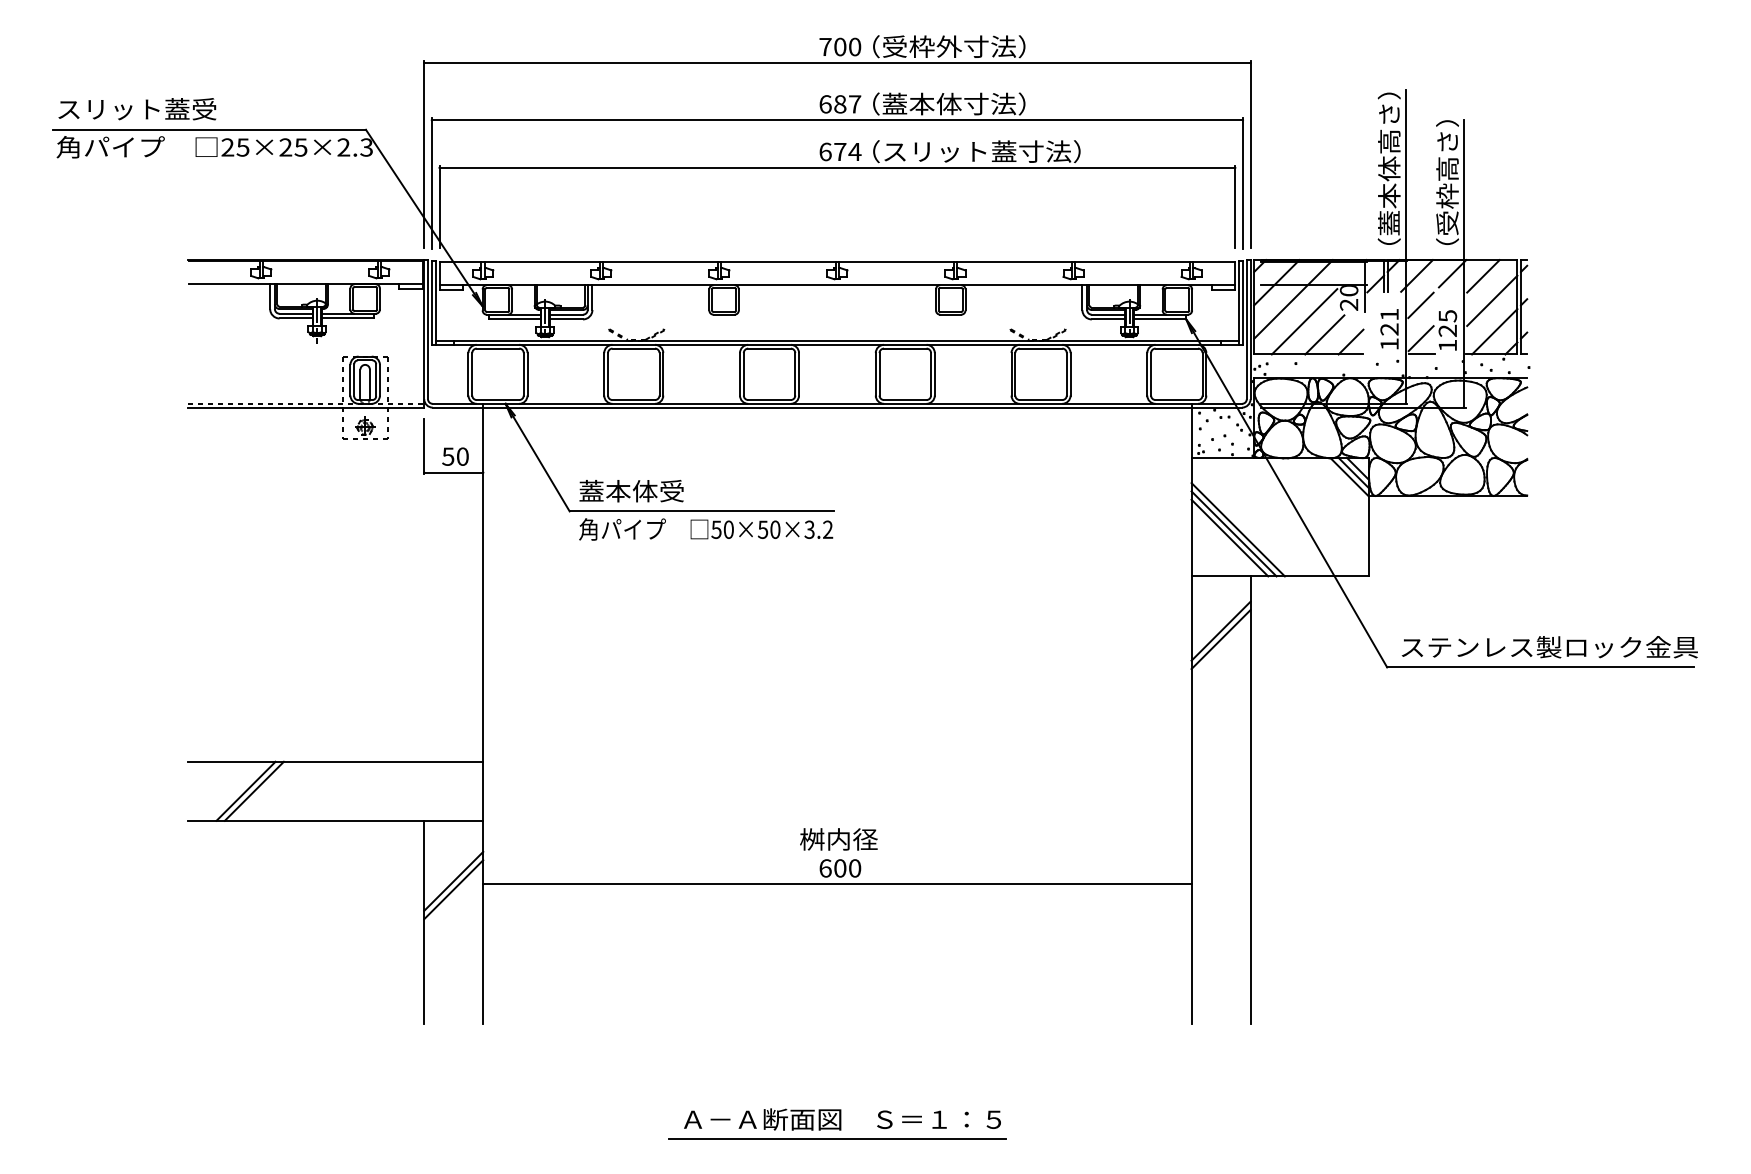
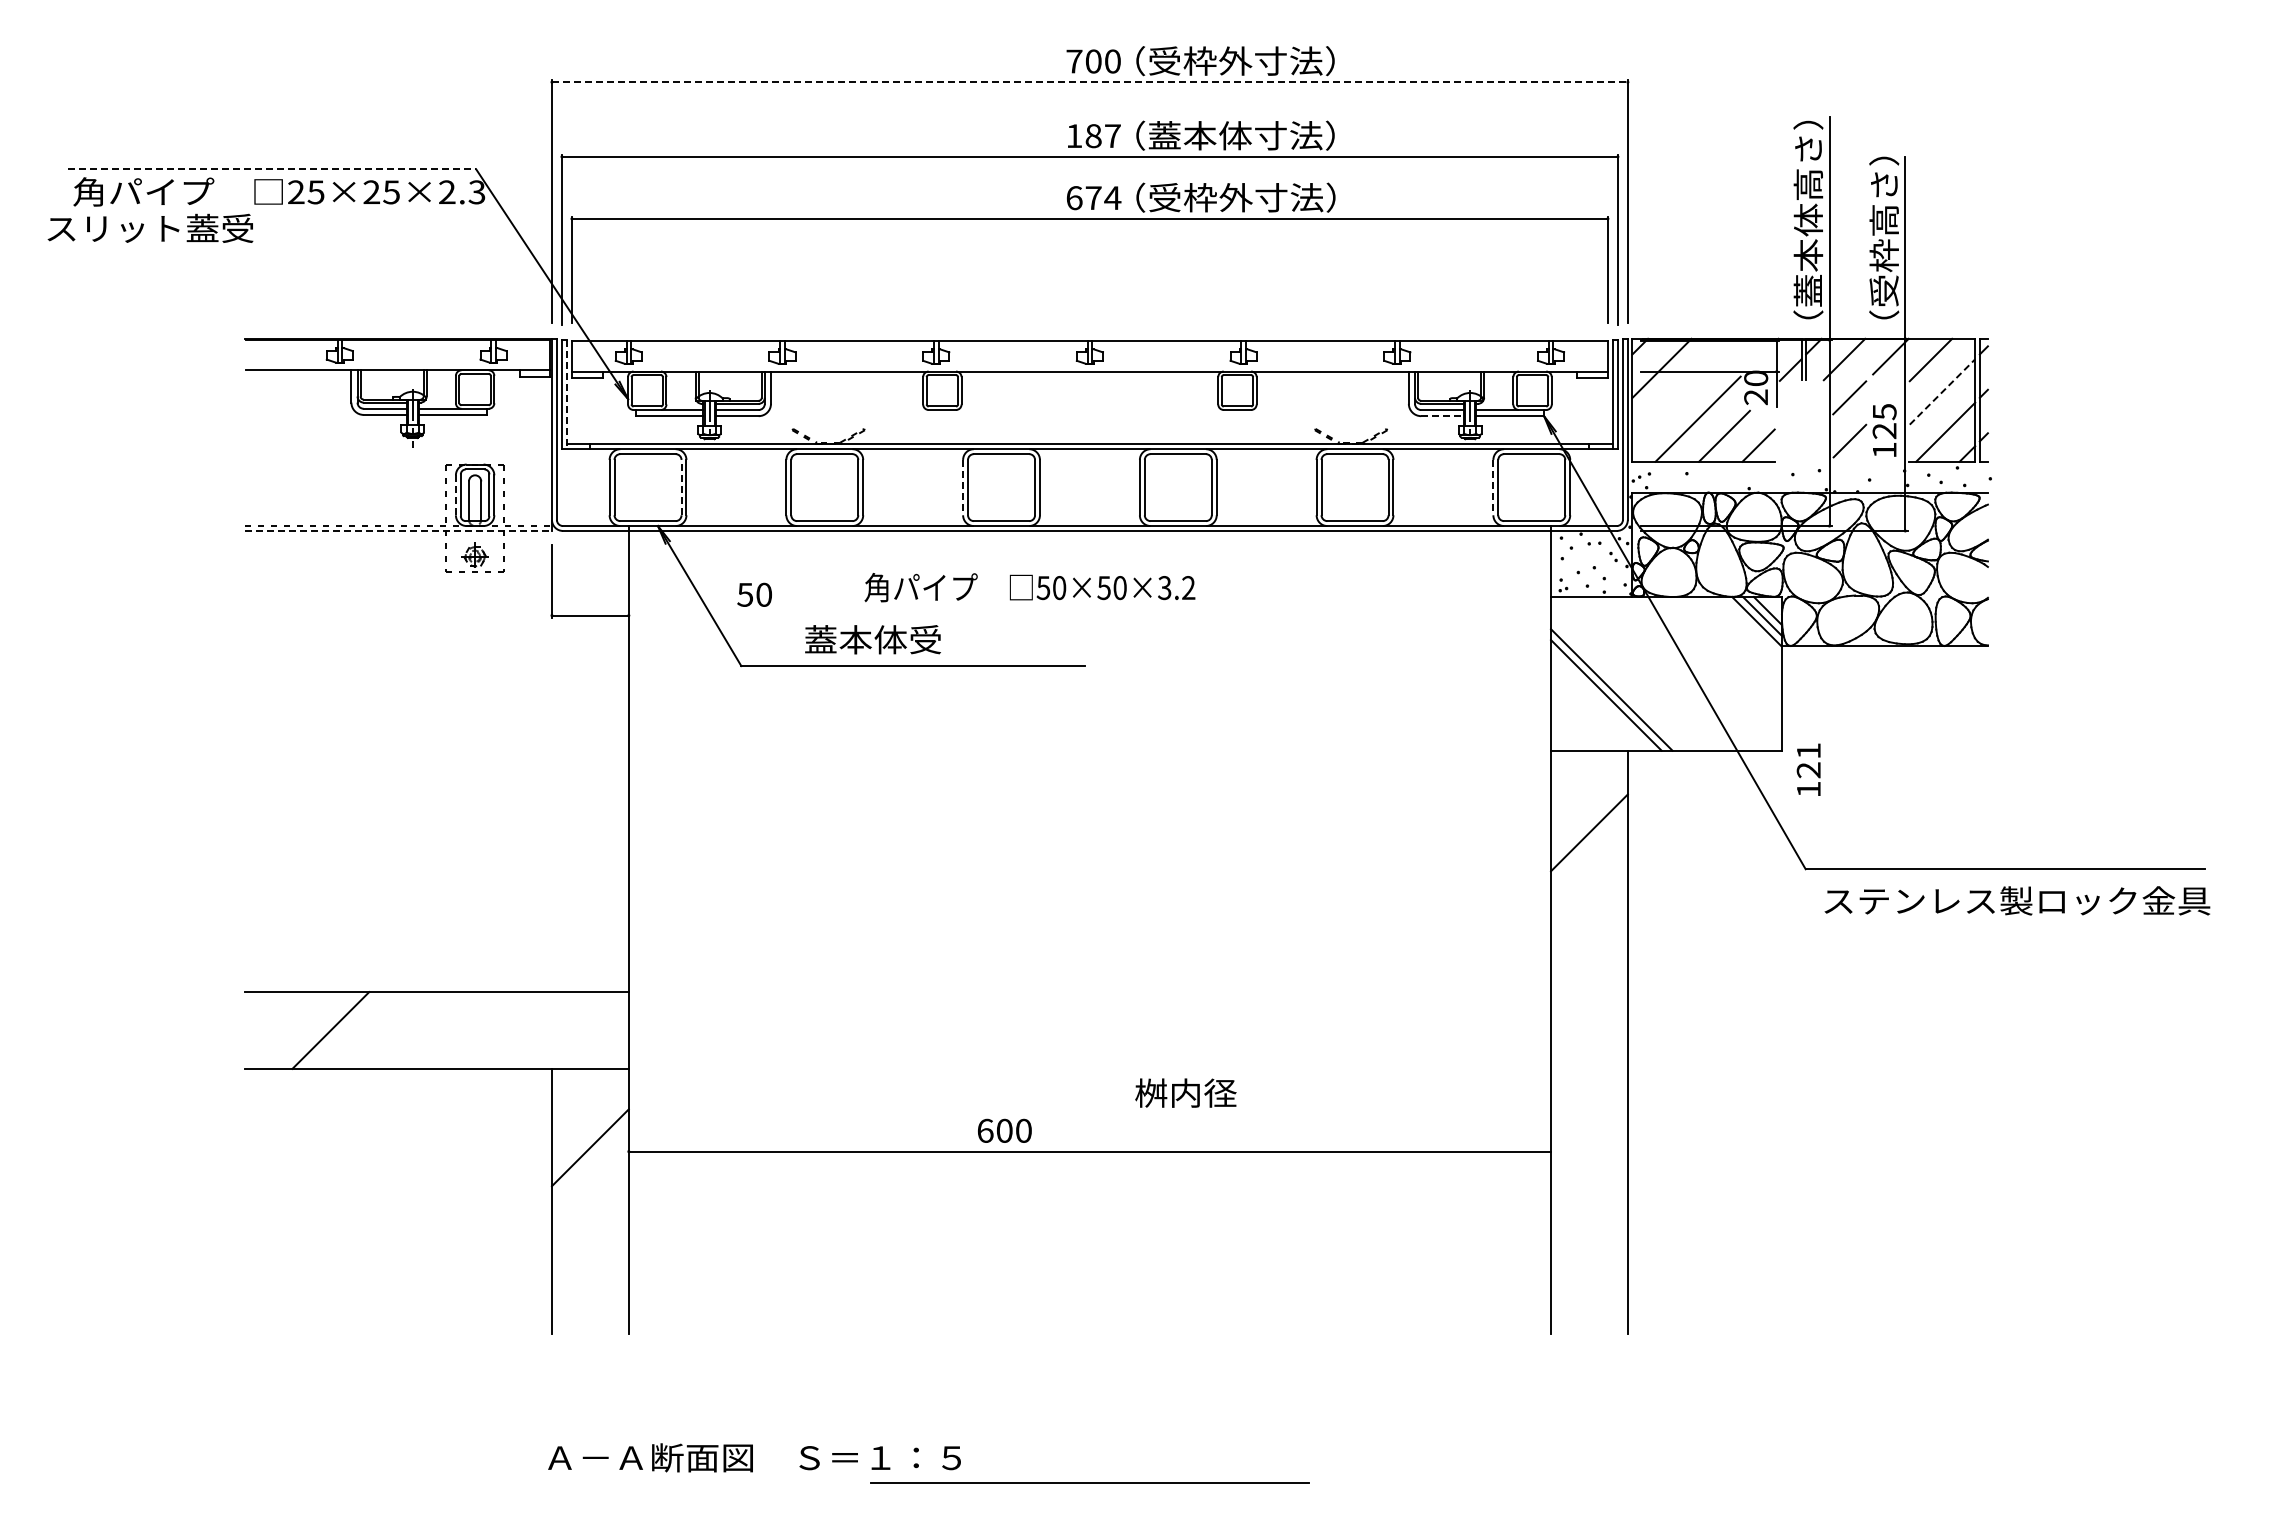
line: (837, 63) -> (1089, 82), solid -> dashed
text: (825, 104) -> (1074, 136), 687 -> 187
text: (137, 108) -> (150, 227), moved
line: (209, 129) -> (272, 169), solid -> dashed
text: (981, 151) -> (1277, 197), （スリット蓋寸法） -> （受枠外寸法）
line: (1293, 298) -> (1683, 389), removed
line: (1492, 300) -> (1942, 391), solid -> dashed
line: (435, 302) -> (566, 394), solid -> dashed
line: (1109, 319) -> (1443, 416), solid -> dashed
text: (1389, 328) -> (1808, 769), moved
line: (1421, 354) -> (1850, 461), removed
line: (523, 374) -> (681, 487), solid -> dashed
line: (740, 374) -> (963, 487), solid -> dashed
line: (1147, 374) -> (1493, 487), solid -> dashed
line: (350, 380) -> (455, 495), solid -> dashed
line: (306, 407) -> (398, 530), solid -> dashed
text: (455, 456) -> (754, 594), moved
text: (631, 490) -> (872, 639), moved
text: (705, 529) -> (1029, 587), moved
line: (1229, 537) -> (1600, 700), removed
line: (1221, 630) -> (1589, 821), removed
text: (1549, 646) -> (2017, 900), moved
line: (245, 791) -> (319, 1030), removed
text: (838, 838) -> (1185, 1092), moved
text: (840, 868) -> (1004, 1130), moved
line: (453, 889) -> (589, 1158), removed
text: (842, 1119) -> (754, 1457), moved

